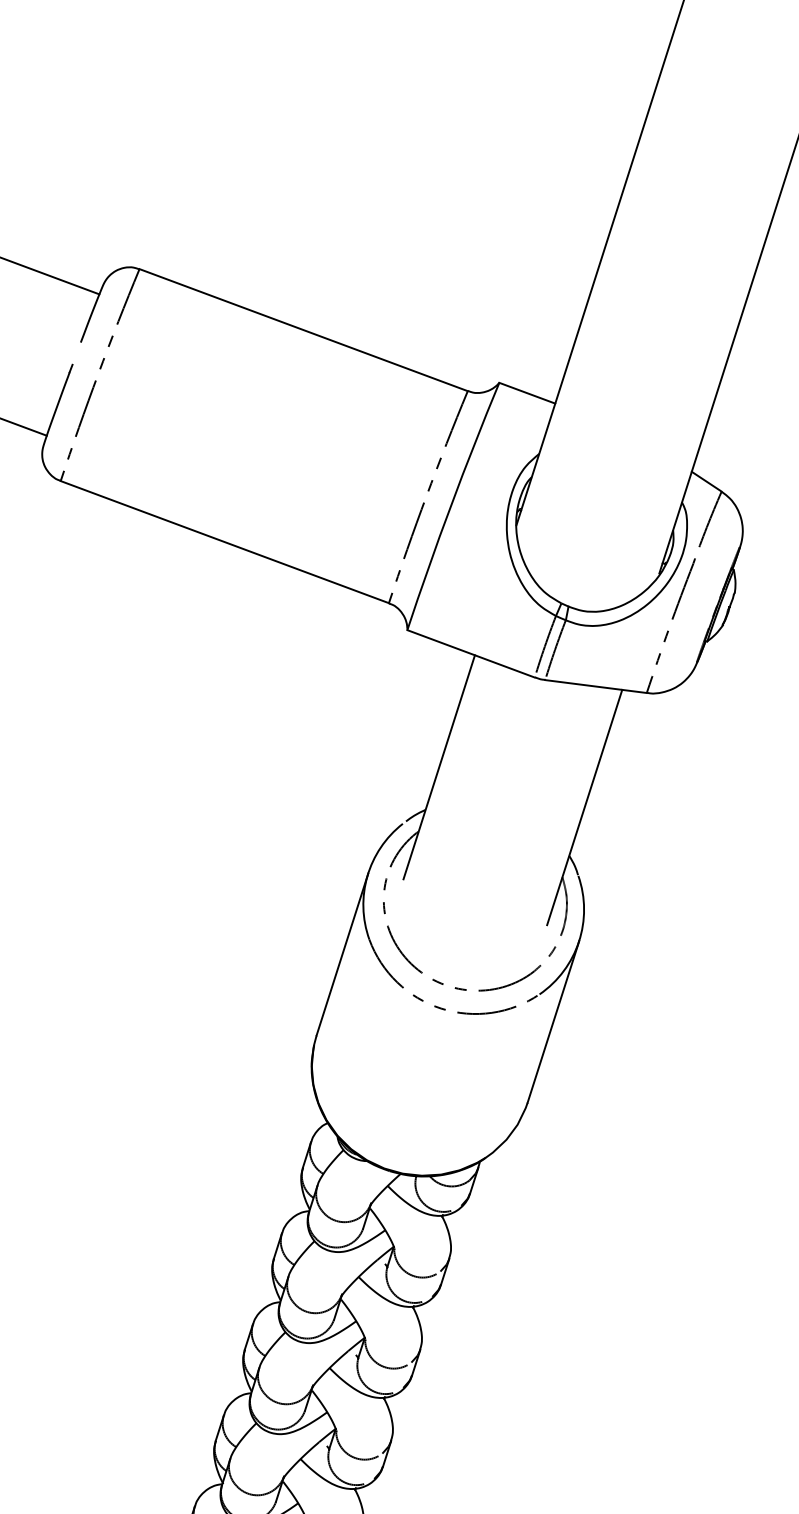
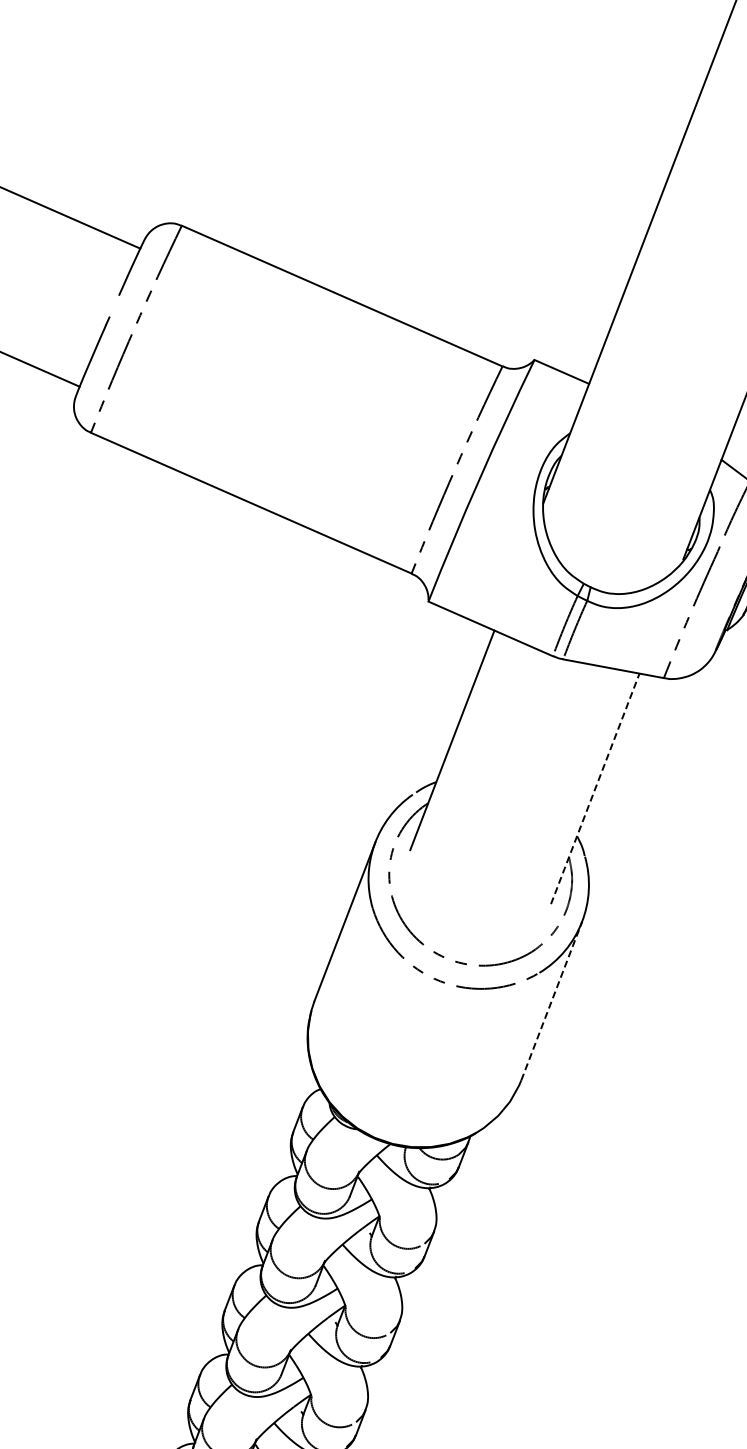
line: (584, 807) -> (595, 788), solid -> dashed
line: (553, 1021) -> (551, 1000), solid -> dashed

